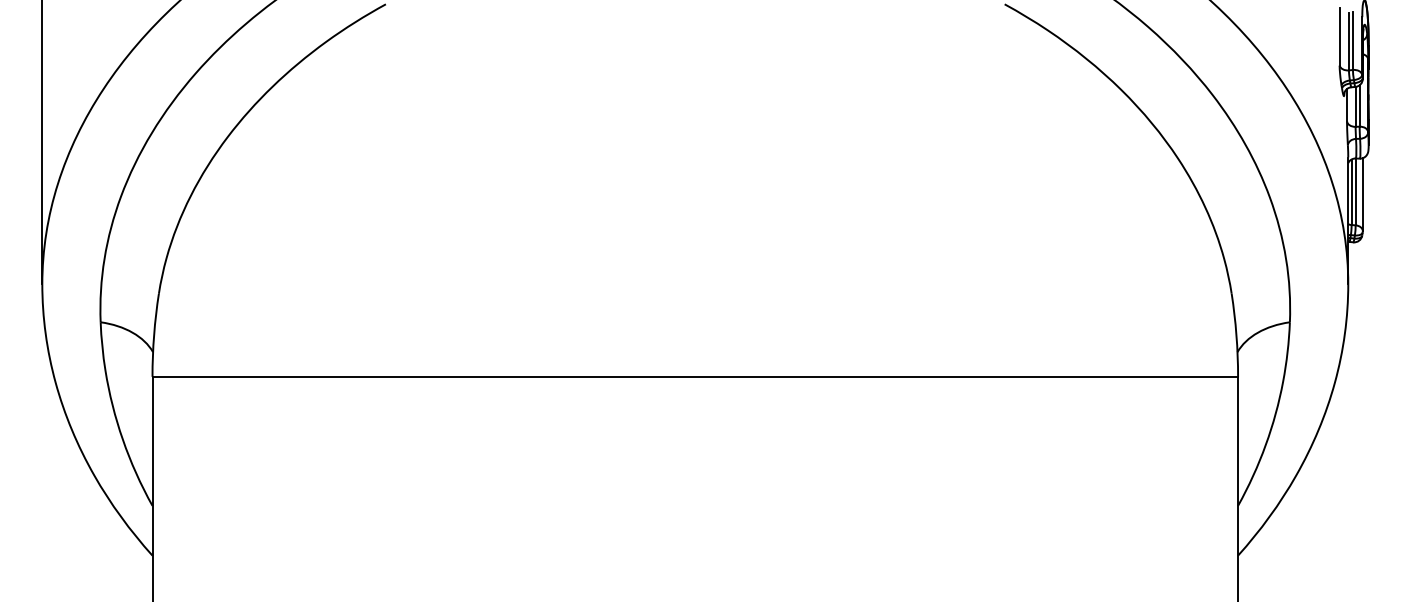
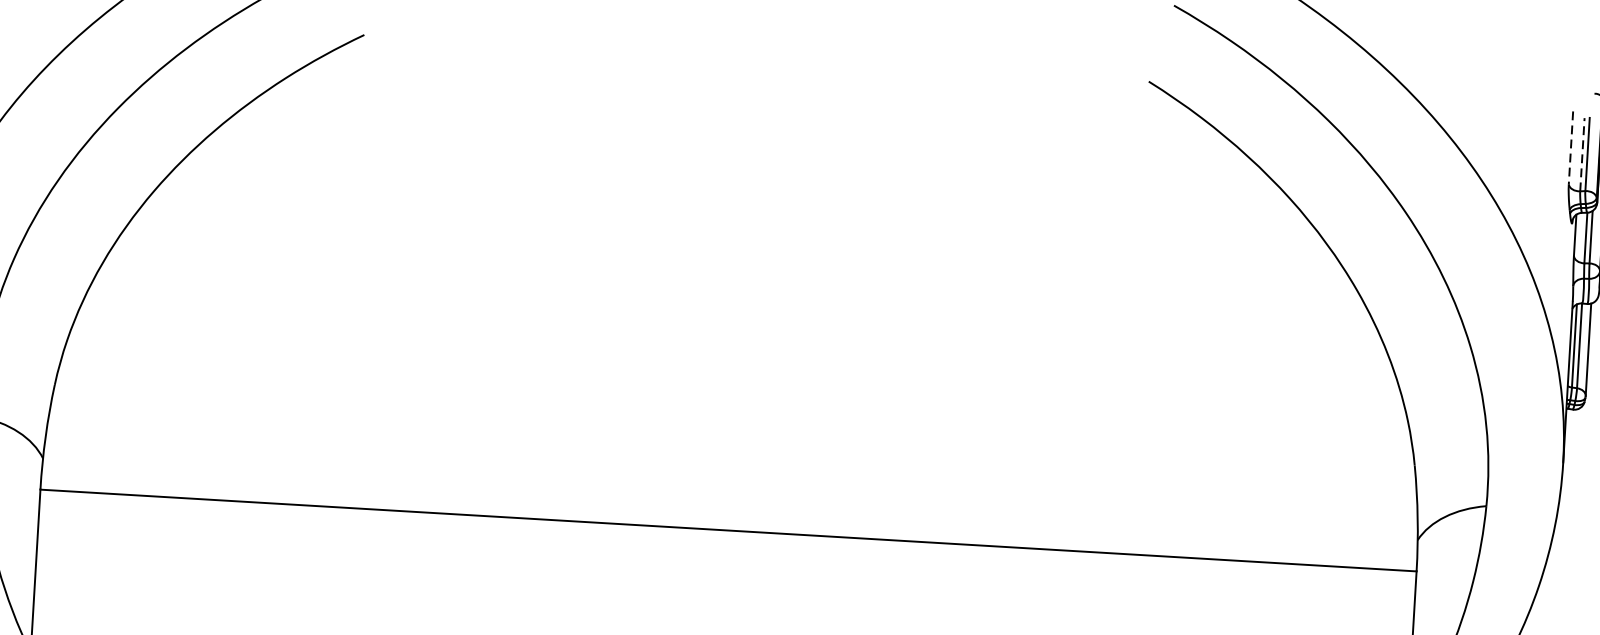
line: (1339, 36) -> (1570, 147), solid -> dashed
line: (1348, 41) -> (1581, 154), solid -> dashed

